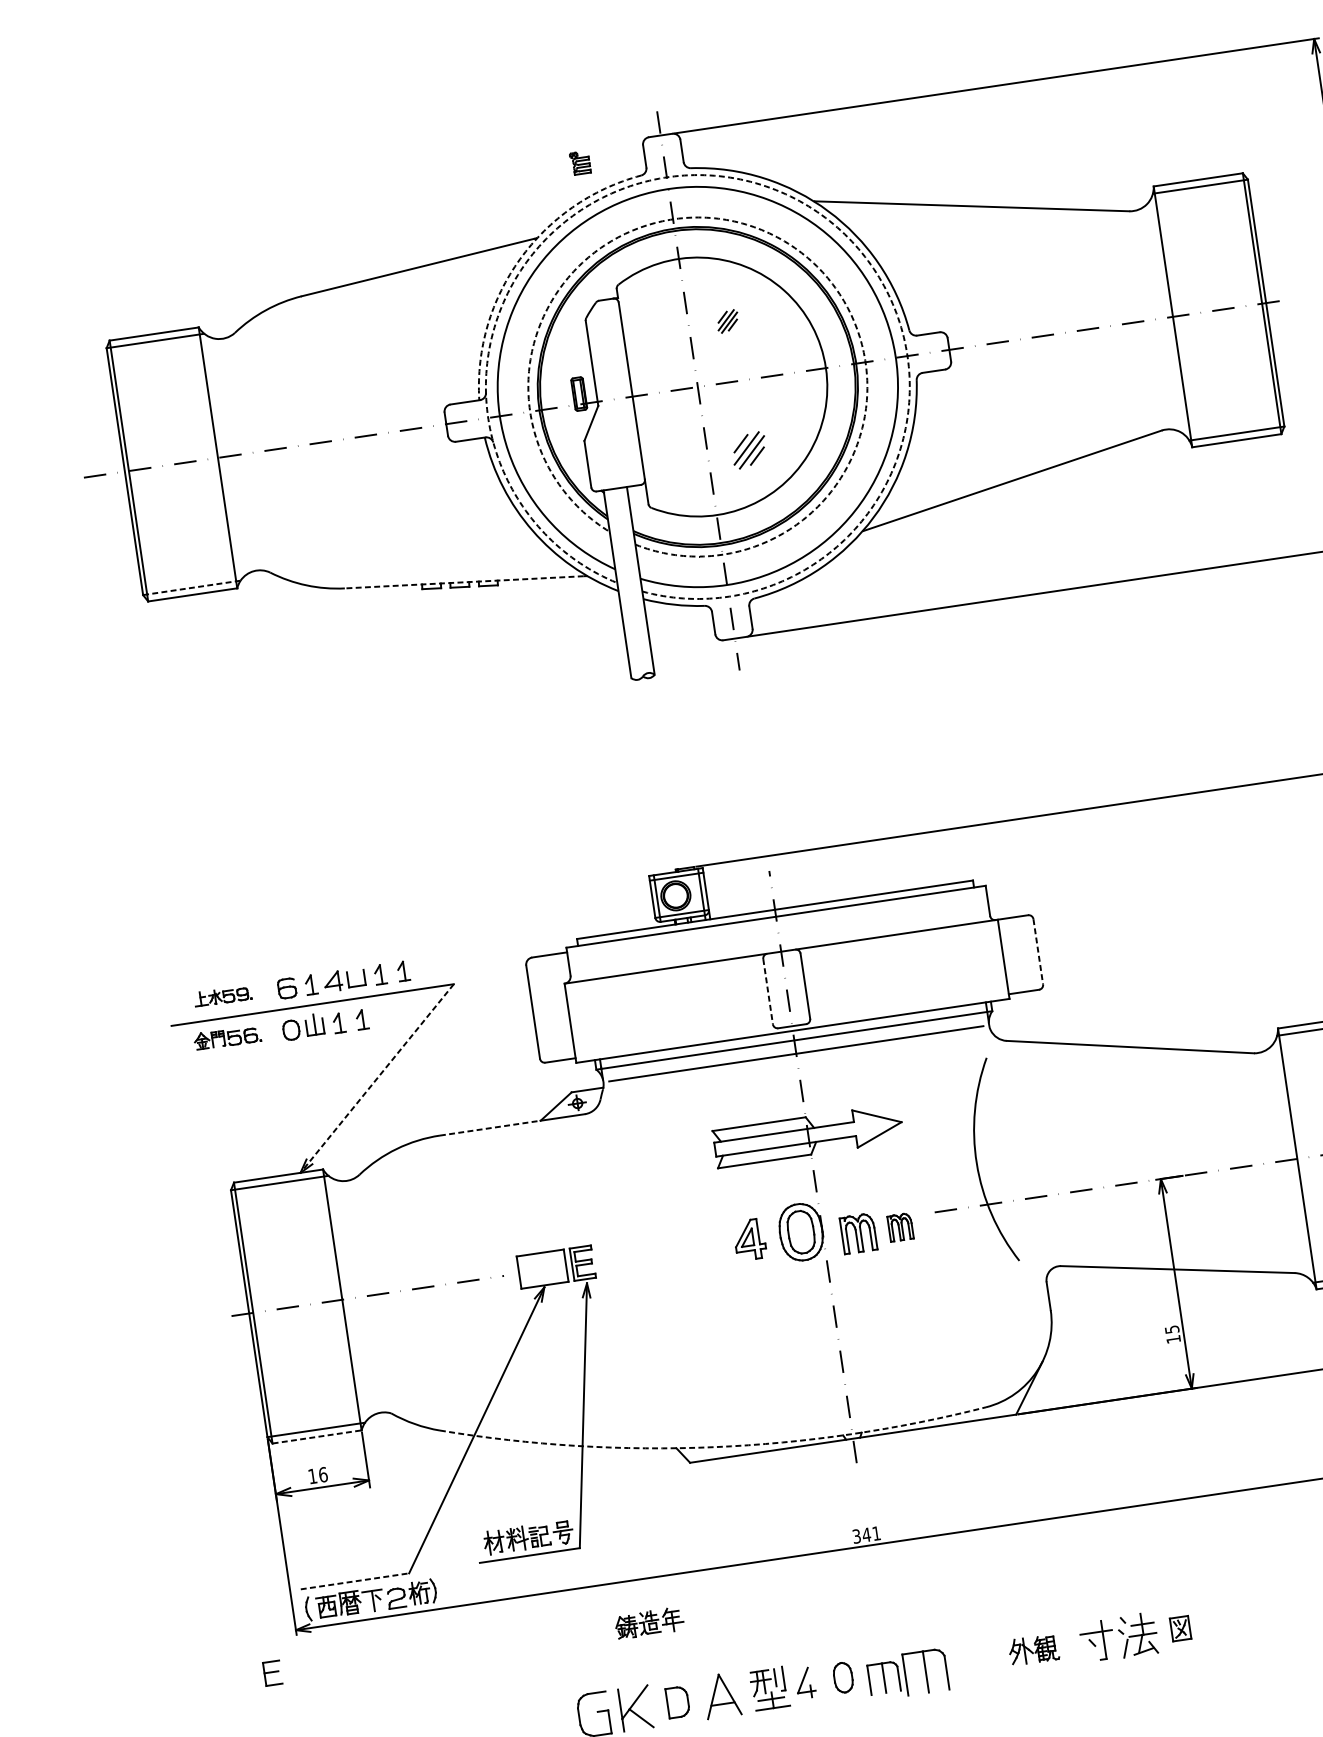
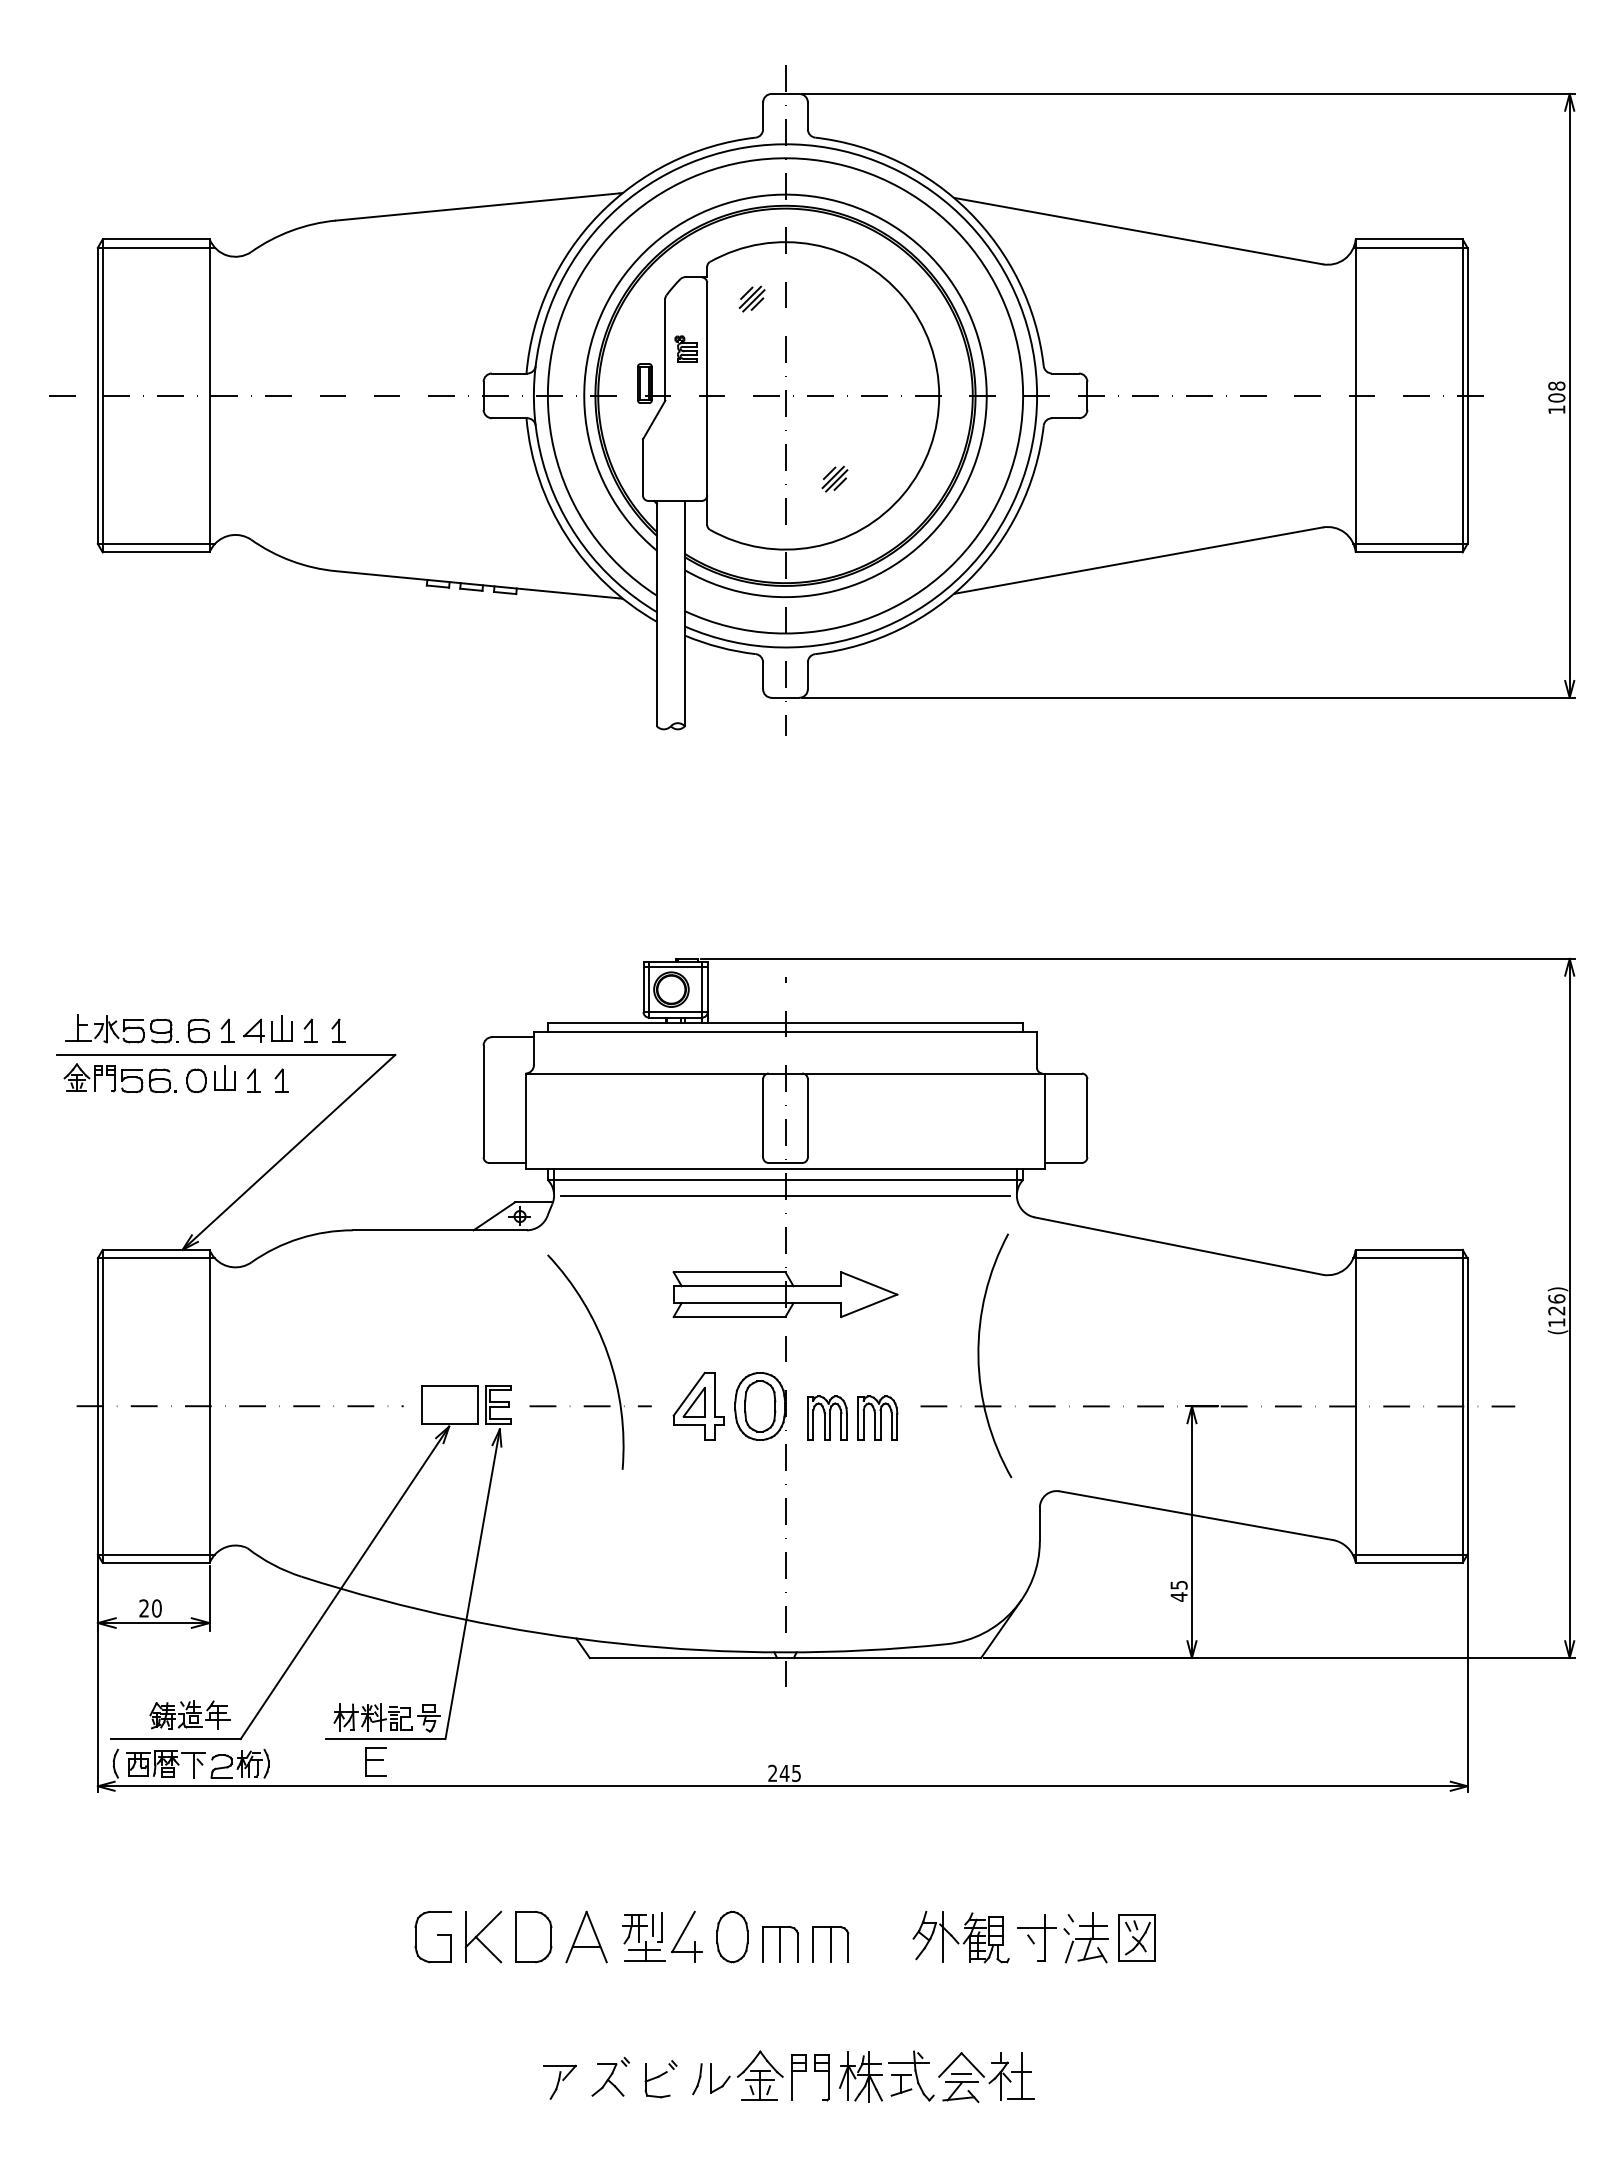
part: (579, 162) -> (685, 348), moved
arc: (766, 186) -> (900, 172), dashed -> solid
arc: (773, 235) -> (900, 230), dashed -> solid
arc: (520, 258) -> (599, 214), dashed -> solid
part: (727, 321) -> (751, 298), moved
part: (748, 449) -> (834, 478), size x0.62
line: (464, 582) -> (477, 584), dashed -> solid
line: (191, 588) -> (155, 544), dashed -> solid
line: (1038, 952) -> (1087, 1118), dashed -> solid
line: (355, 976) -> (281, 1028), added
line: (768, 991) -> (763, 1118), dashed -> solid
part: (222, 995) -> (121, 1028), size x1.67
part: (226, 1037) -> (119, 1078), size x1.43
line: (376, 1078) -> (288, 1152), dashed -> solid
line: (490, 1128) -> (413, 1230), dashed -> solid
part: (667, 1209) -> (607, 1356), added
part: (900, 1226) -> (877, 1417), size x1.43
part: (749, 1239) -> (698, 1406), size x1.43
text: (1173, 1339) -> (1178, 1596), 15 -> 45
line: (317, 1436) -> (156, 1562), dashed -> solid
arc: (713, 1446) -> (620, 1643), dashed -> solid
text: (317, 1475) -> (150, 1608), 16 -> 20
text: (866, 1535) -> (784, 1773), 341 -> 245
line: (355, 1581) -> (176, 1739), dashed -> solid
part: (648, 1622) -> (189, 1714), moved
part: (1180, 1628) -> (1136, 1937), size x1.67
part: (1033, 1650) -> (960, 1937), size x1.67
part: (925, 1671) -> (830, 1944), size x0.71
part: (272, 1673) -> (375, 1761), moved
part: (843, 1677) -> (732, 1936), size x1.43
part: (804, 1682) -> (686, 1936), size x1.43
part: (677, 1702) -> (533, 1937), size x1.43

